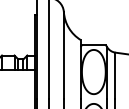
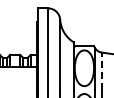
line: (114, 76) -> (101, 71), solid -> dashed

